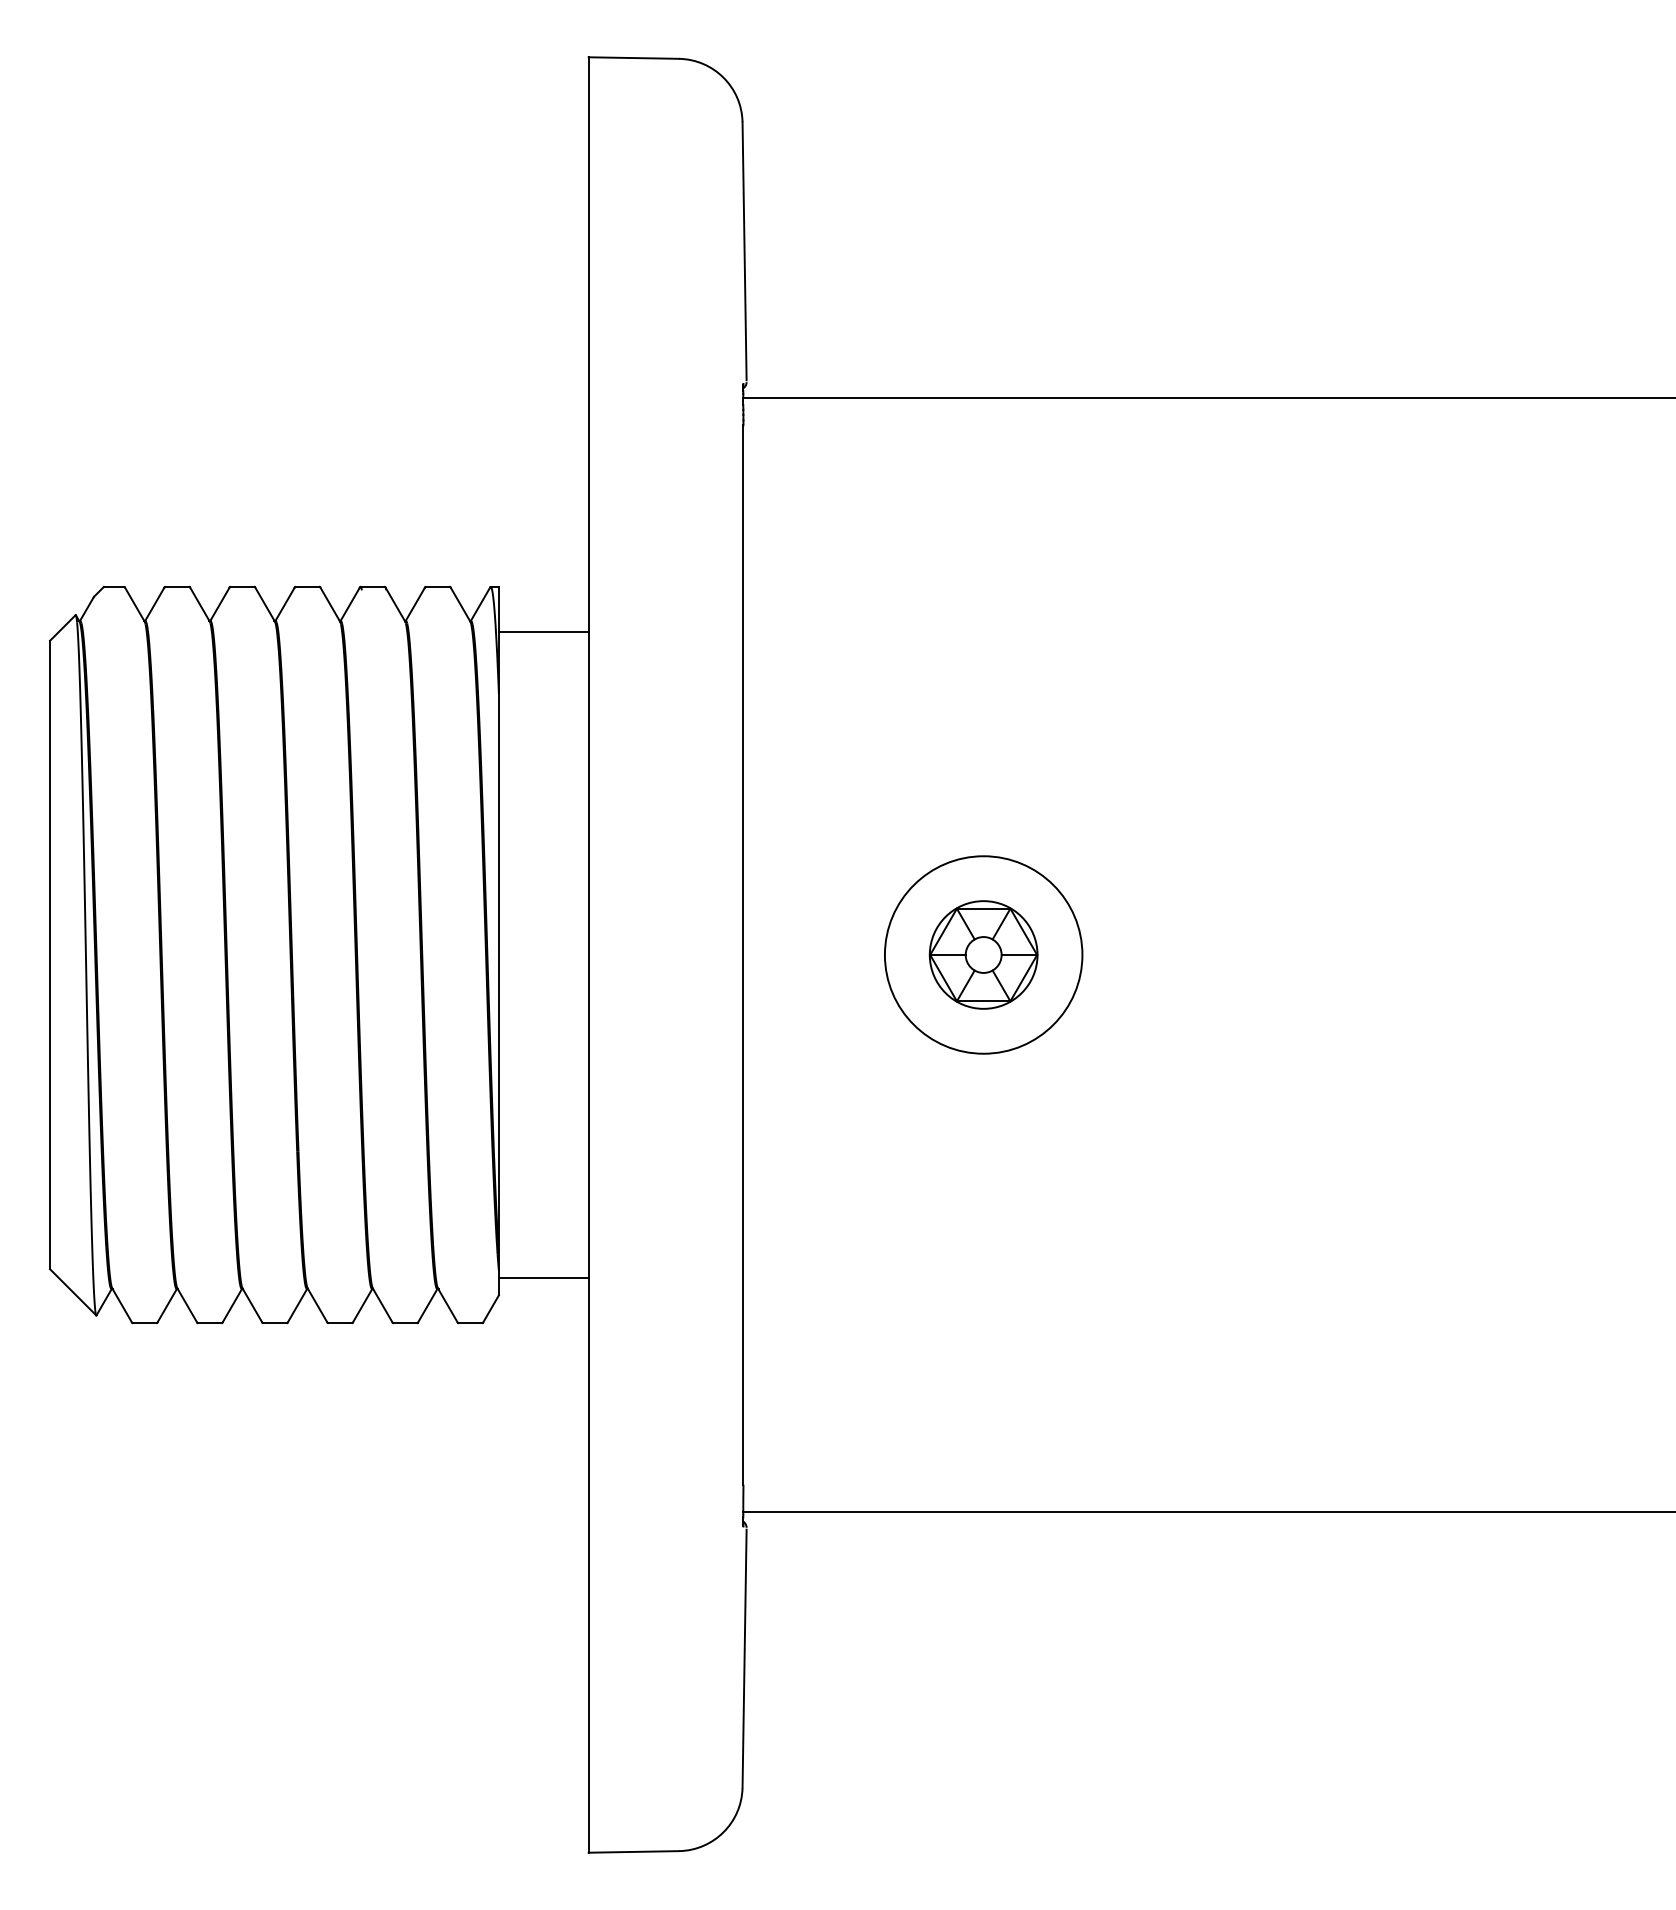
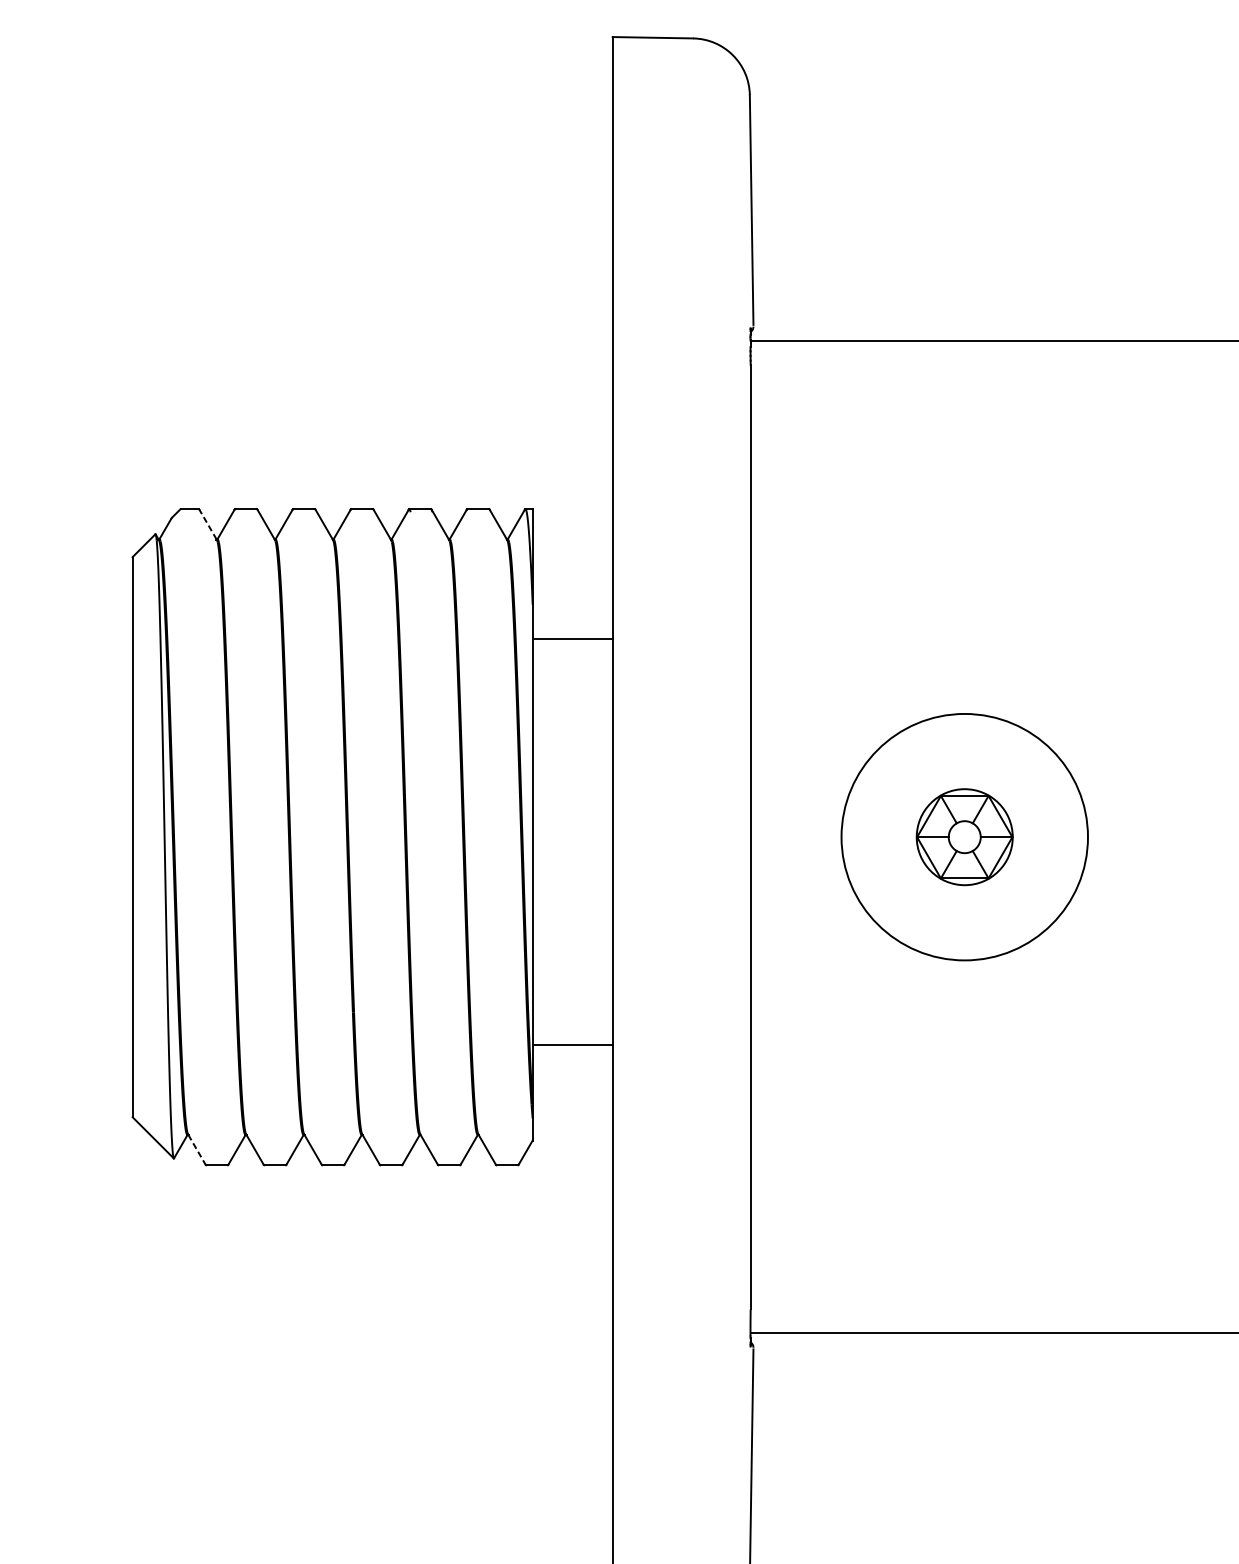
line: (134, 603) -> (207, 523), solid -> dashed
line: (543, 631) -> (572, 638), moved
circle: (983, 954) -> (964, 836), size x1.4
line: (543, 1278) -> (572, 1045), moved
line: (122, 1306) -> (197, 1150), solid -> dashed

